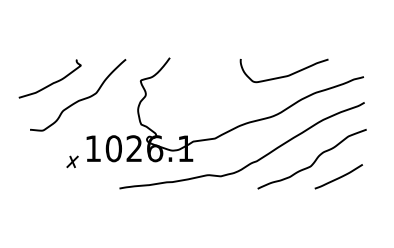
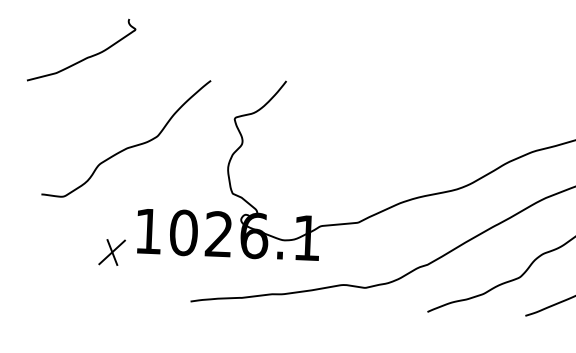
curve: (284, 75) -> (481, 119), removed
curve: (52, 82) -> (85, 56), moved
part: (72, 161) -> (111, 251), size x1.4

